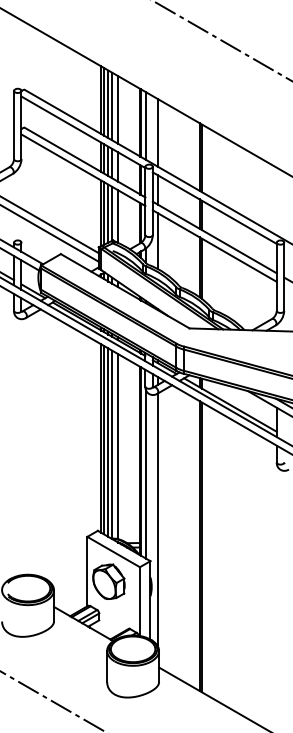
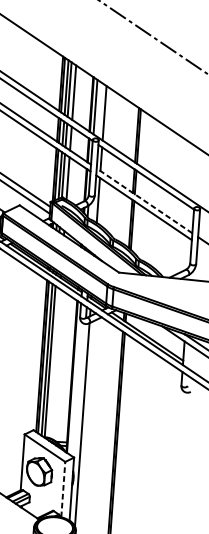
line: (214, 237) -> (144, 200), solid -> dashed
line: (118, 446) -> (54, 363), removed
line: (145, 473) -> (75, 386), removed
line: (139, 601) -> (62, 489), solid -> dashed

